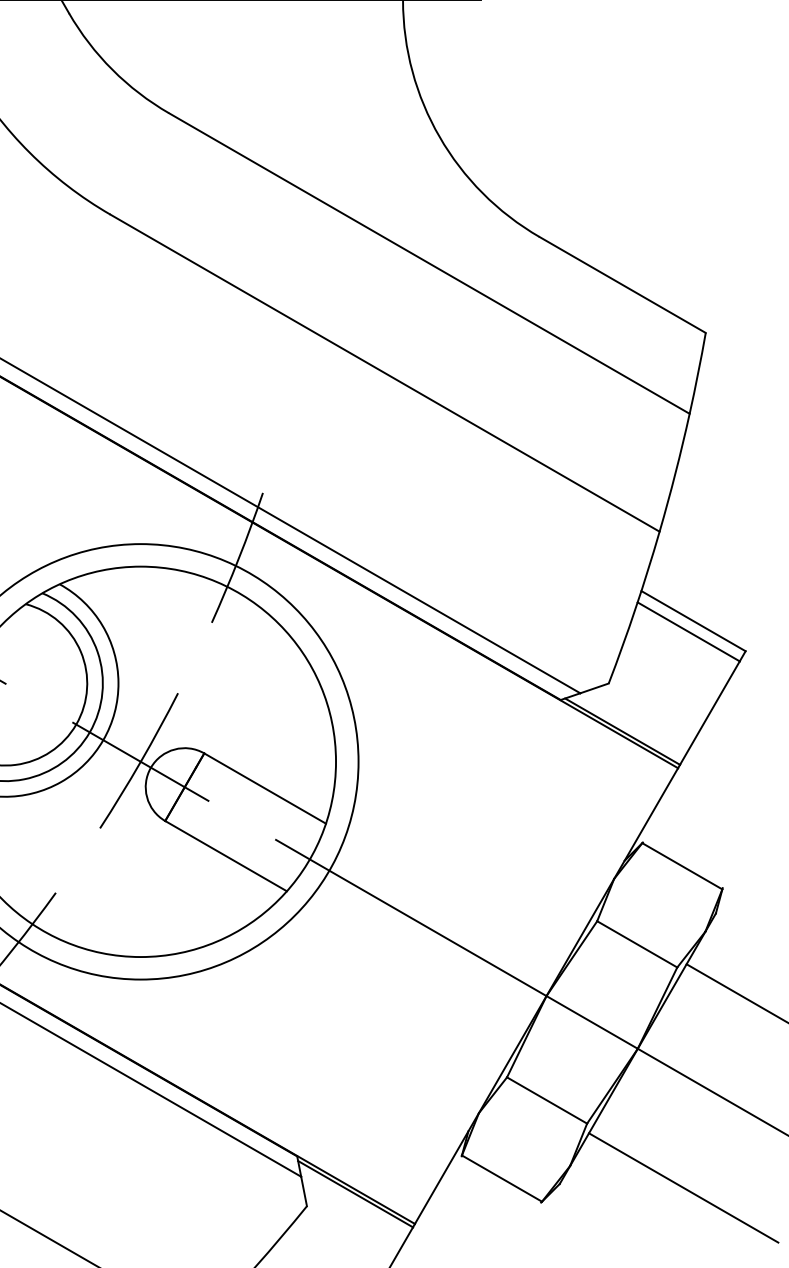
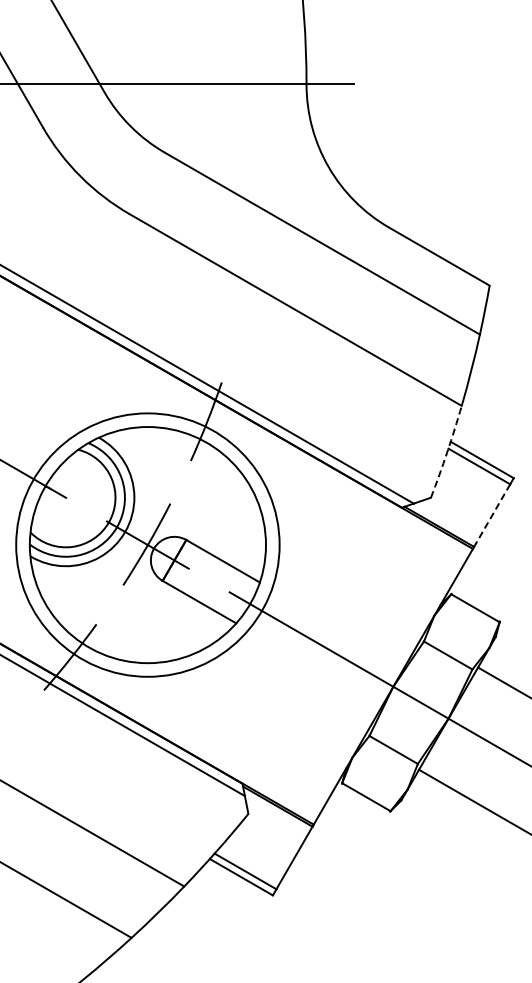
arc: (636, 608) -> (447, 452), solid -> dashed
line: (708, 714) -> (491, 516), solid -> dashed

